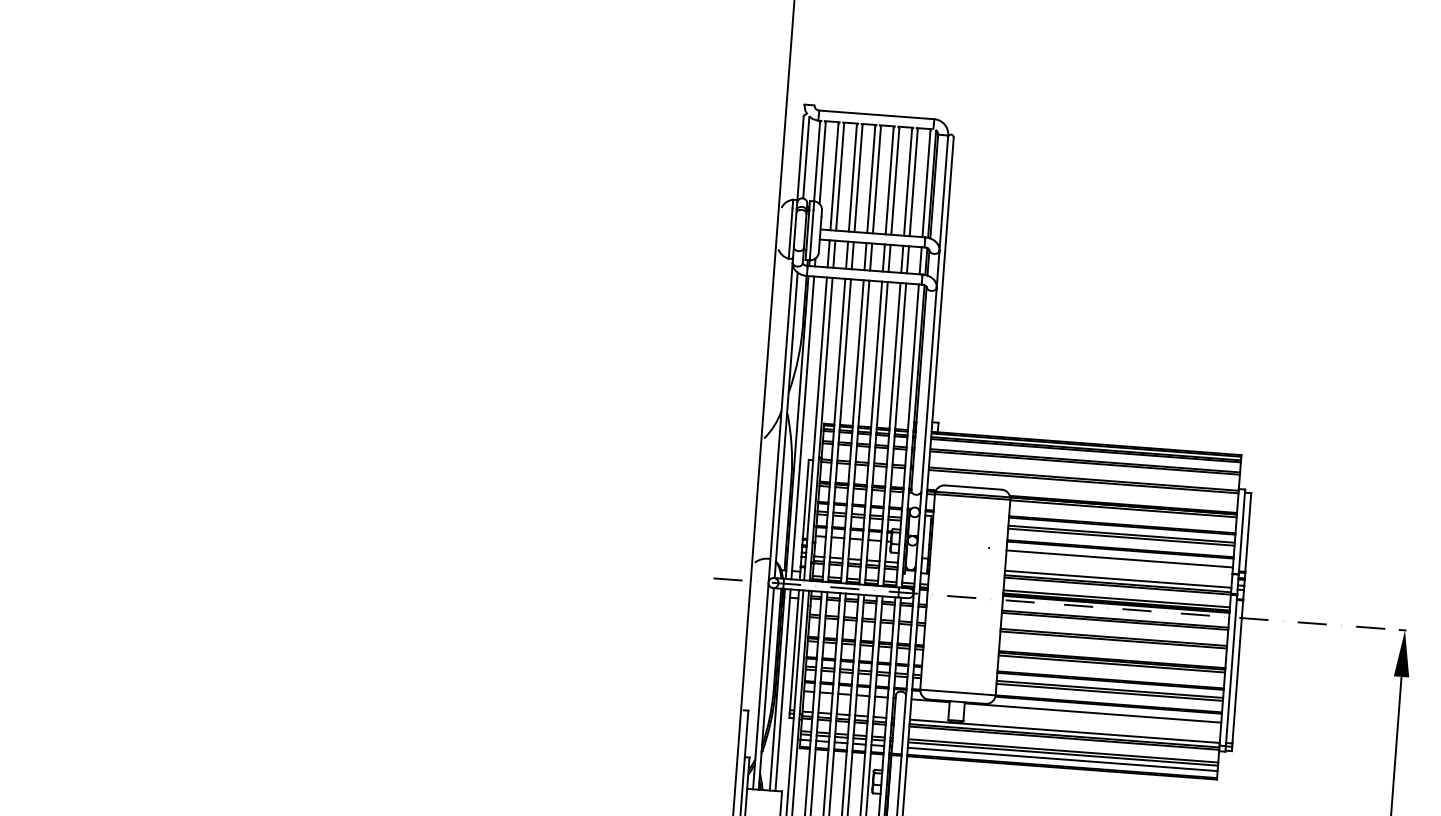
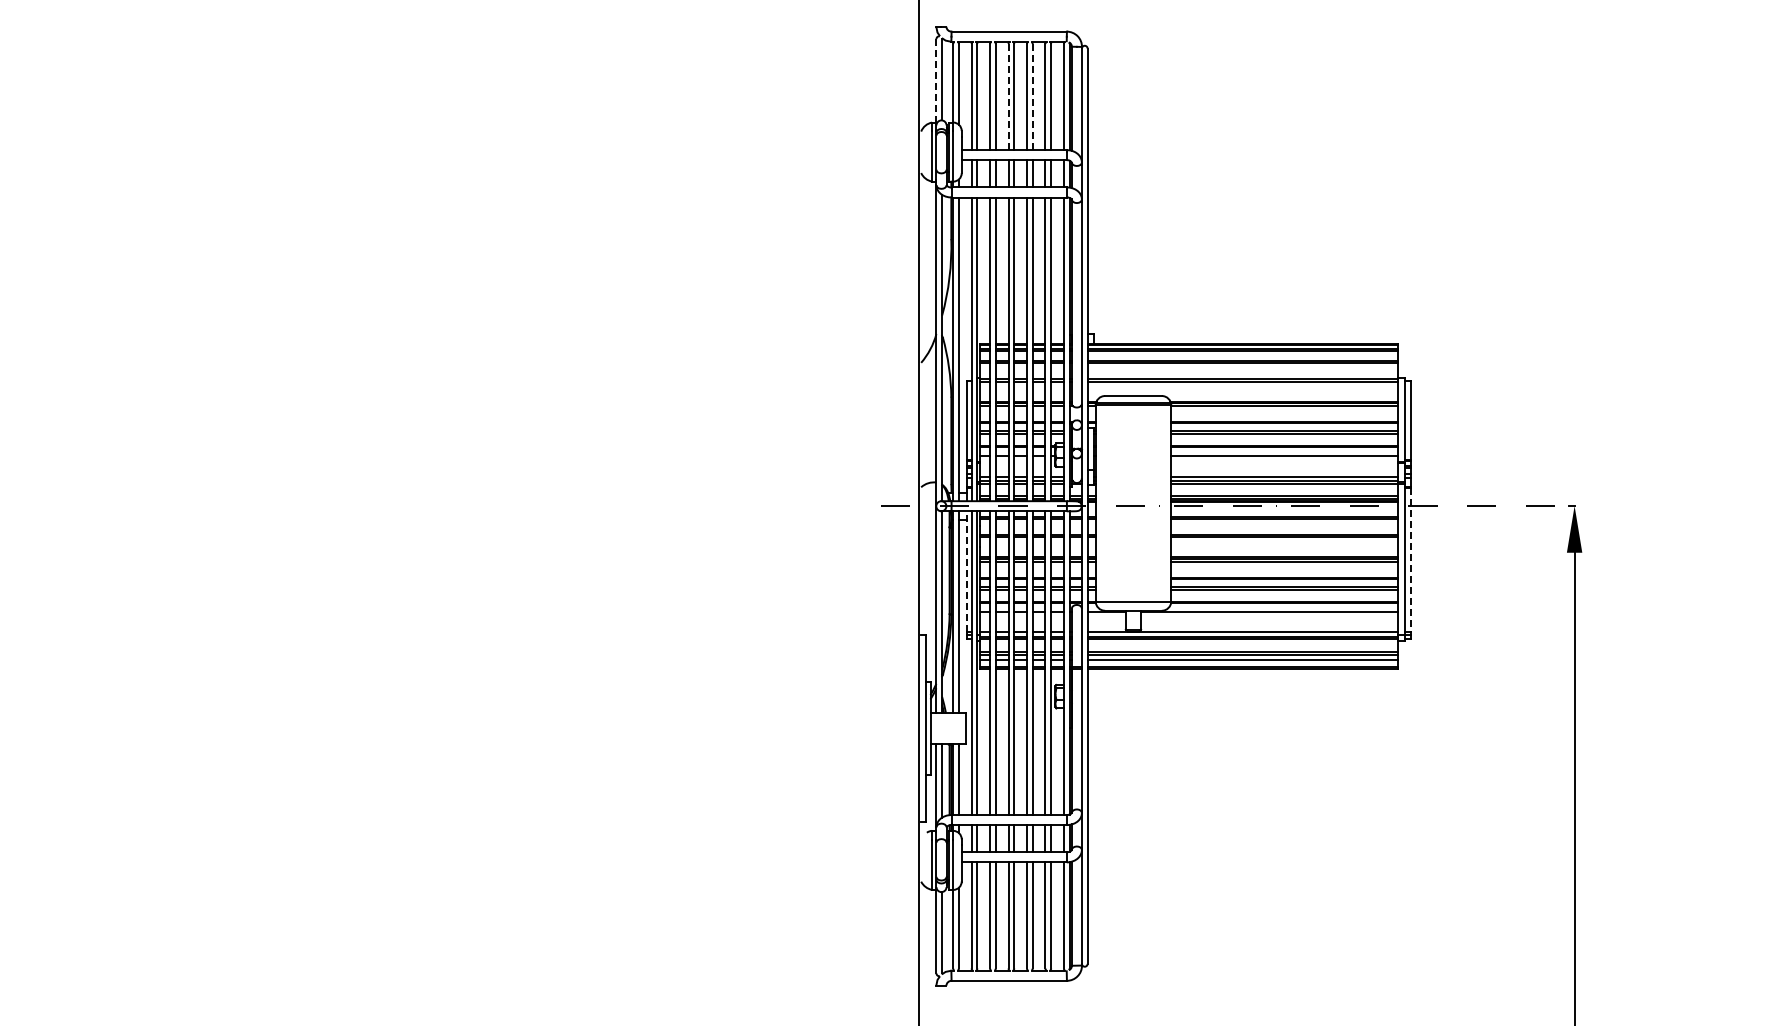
line: (800, 158) -> (936, 80), solid -> dashed
line: (871, 180) -> (1008, 97), solid -> dashed
line: (895, 181) -> (1032, 96), solid -> dashed
line: (794, 650) -> (967, 571), solid -> dashed
line: (1237, 672) -> (1410, 560), solid -> dashed

